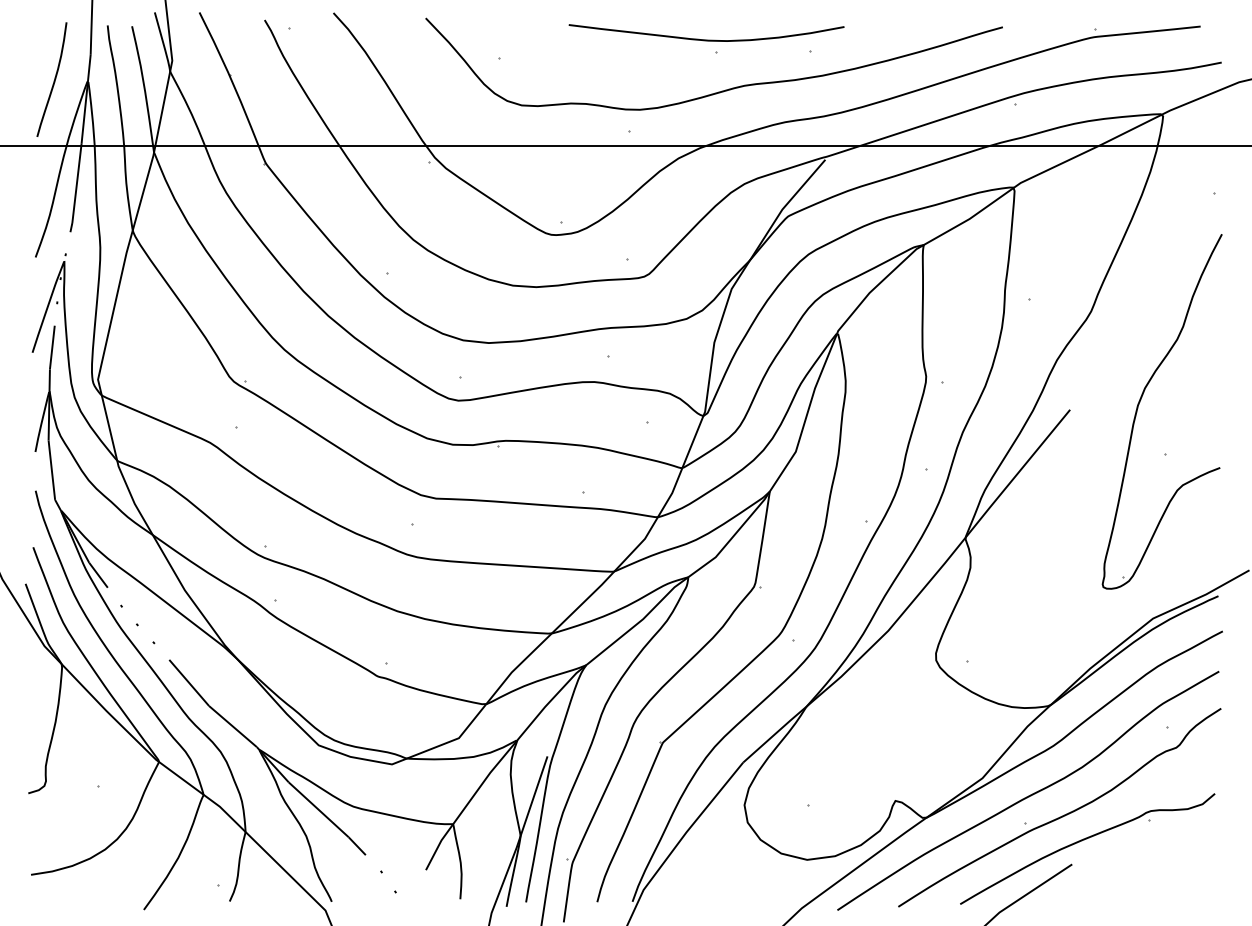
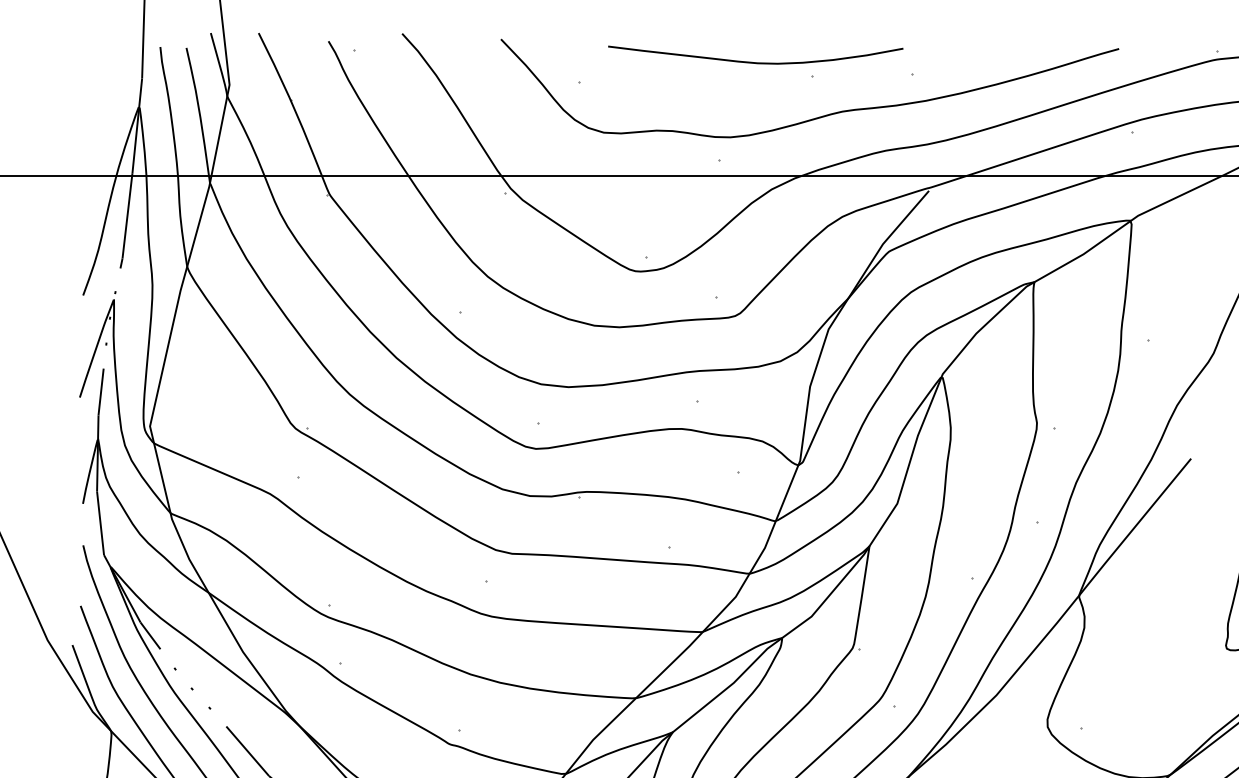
curve: (706, 39) -> (755, 62), moved
curve: (53, 80) -> (102, 105), removed

